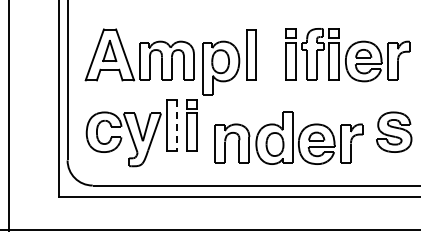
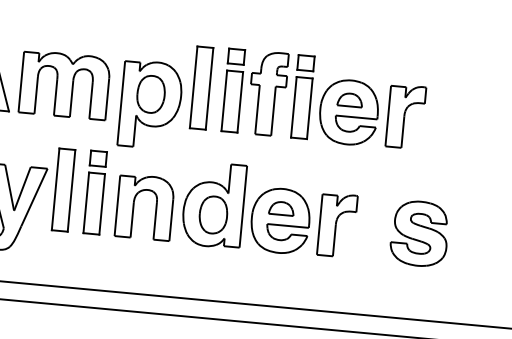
part: (347, 55) -> (323, 100), moved
line: (177, 126) -> (71, 192), dashed -> solid
part: (288, 137) -> (236, 205), moved

